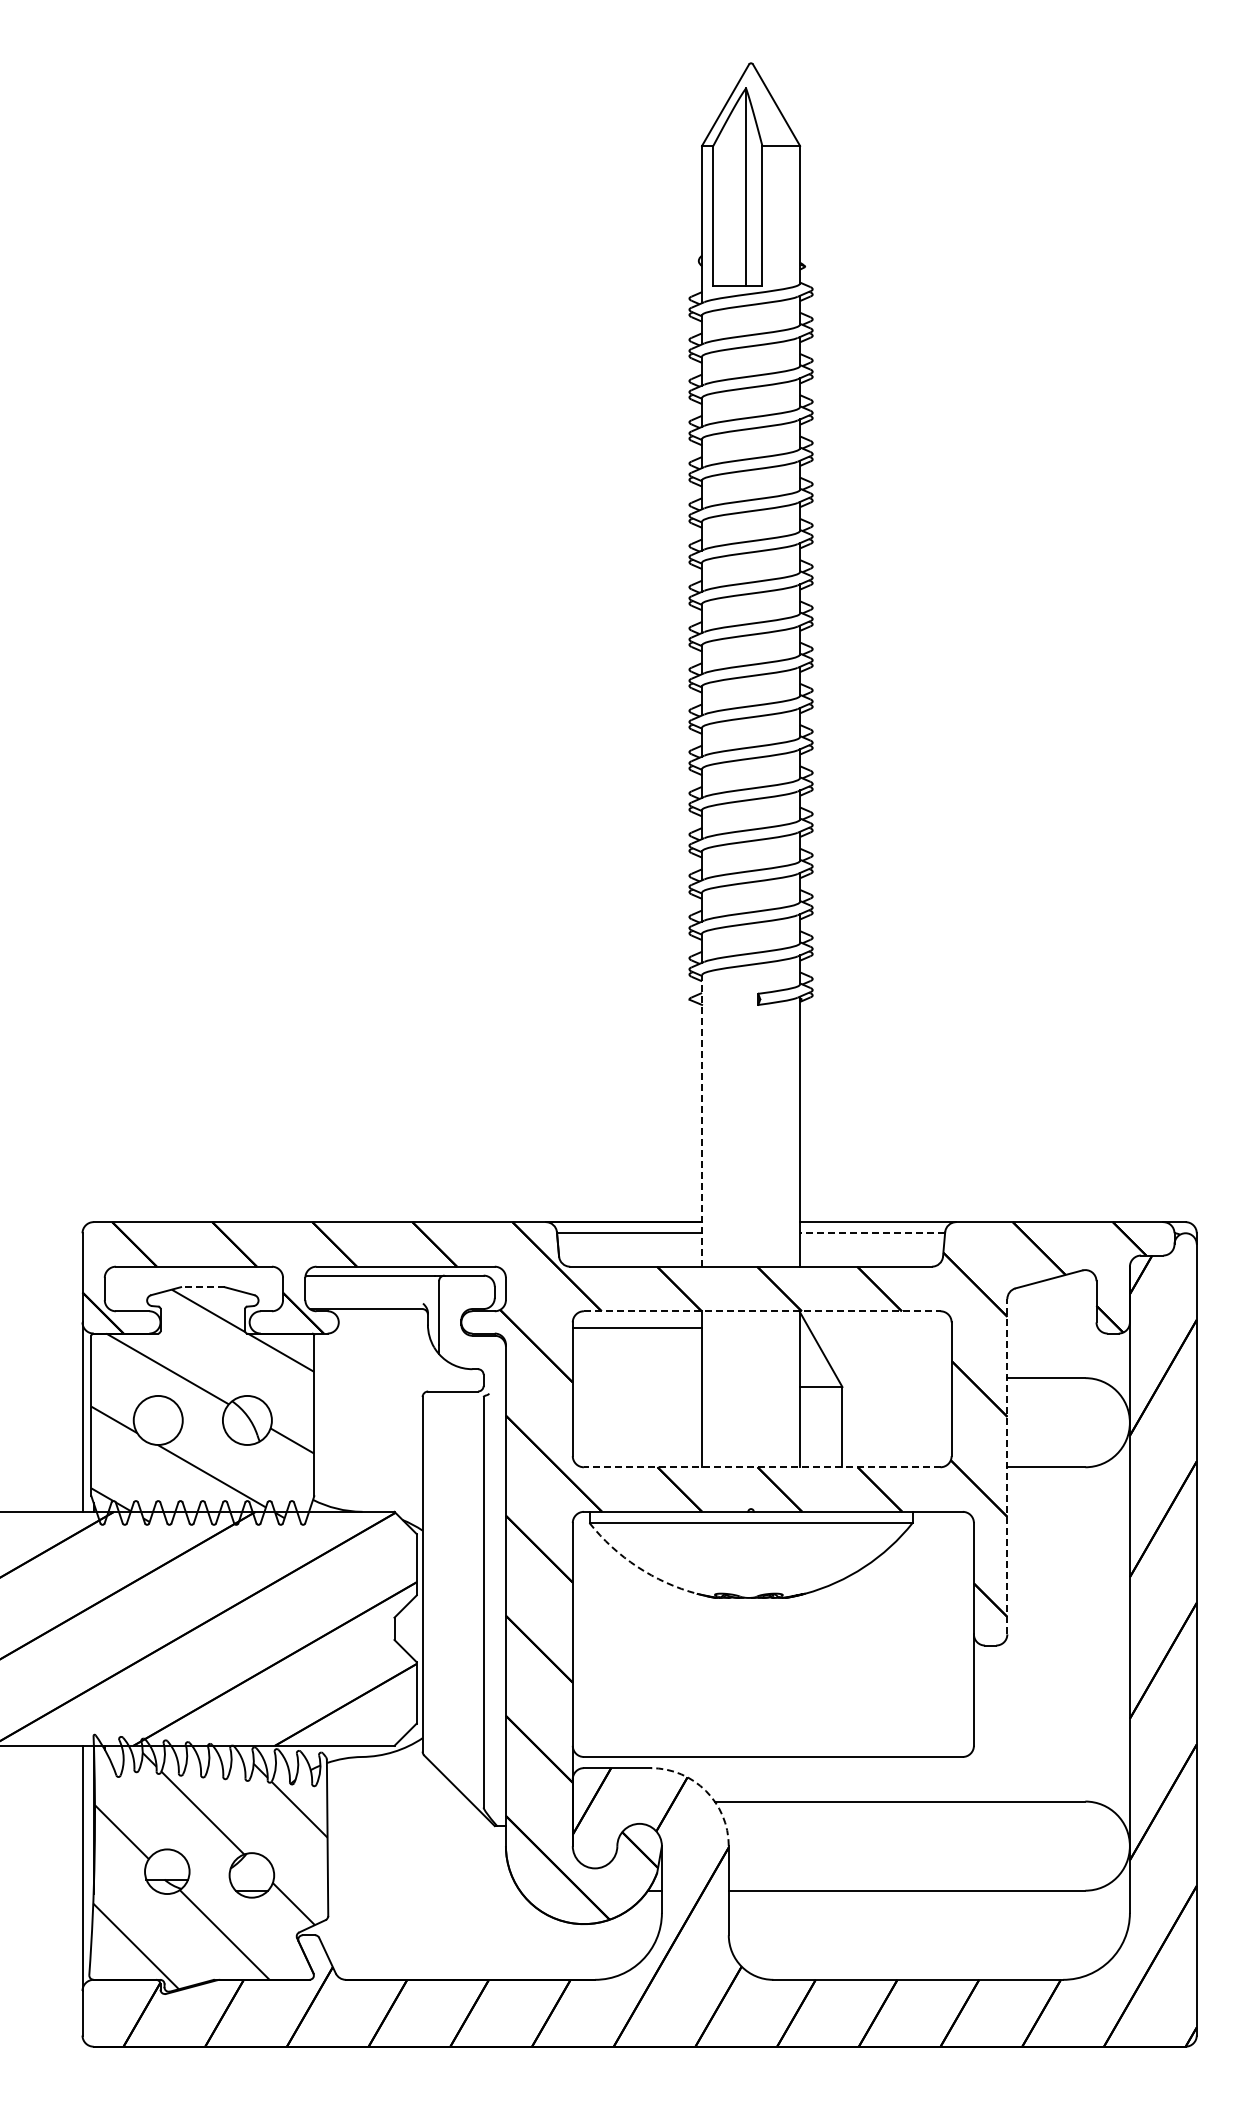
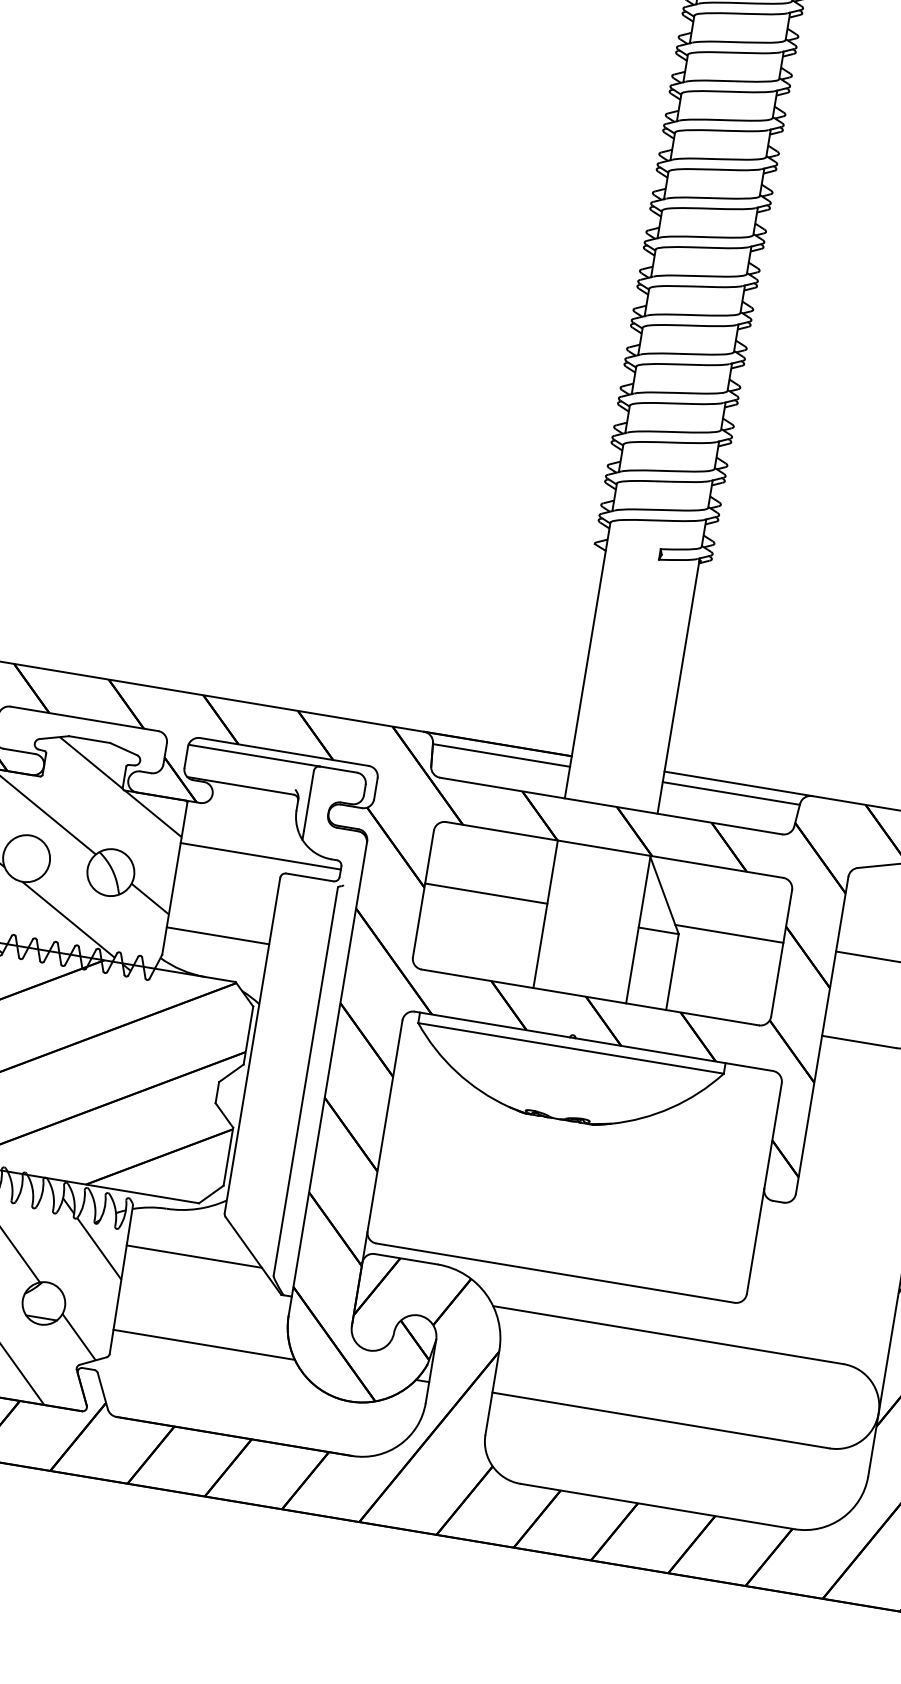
line: (702, 1120) -> (588, 660), dashed -> solid
line: (872, 1233) -> (731, 793), dashed -> solid
line: (202, 1287) -> (89, 739), dashed -> solid
line: (762, 1311) -> (614, 850), dashed -> solid
line: (637, 1328) -> (486, 894), moved
line: (398, 1378) -> (260, 856), added
line: (894, 1378) -> (729, 934), added
line: (1007, 1466) -> (822, 1035), dashed -> solid
line: (368, 1467) -> (218, 936), added
line: (761, 1467) -> (589, 997), dashed -> solid
arc: (637, 1566) -> (456, 1071), dashed -> solid
arc: (705, 1790) -> (486, 1294), dashed -> solid
line: (398, 1801) -> (194, 1256), added
line: (423, 1890) -> (203, 1344), added

